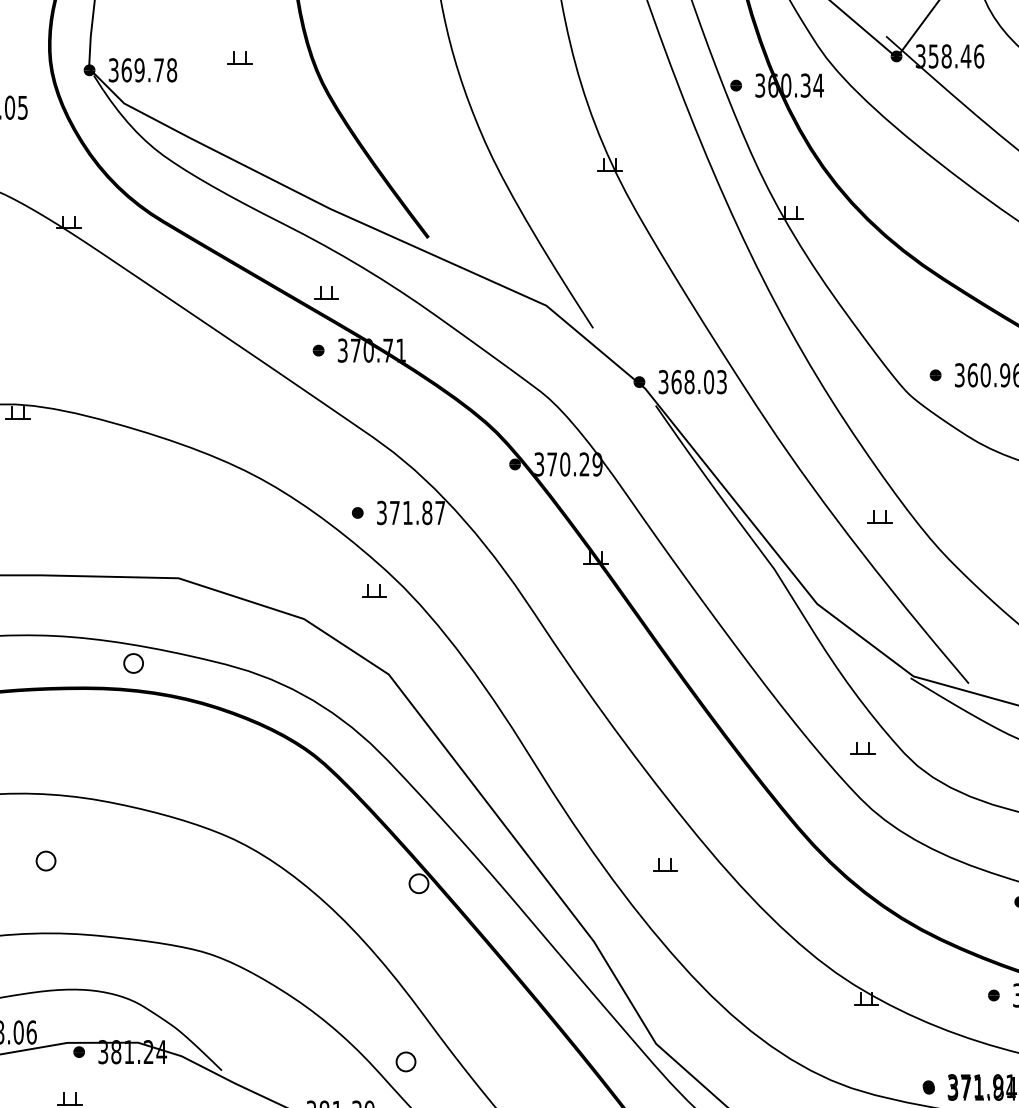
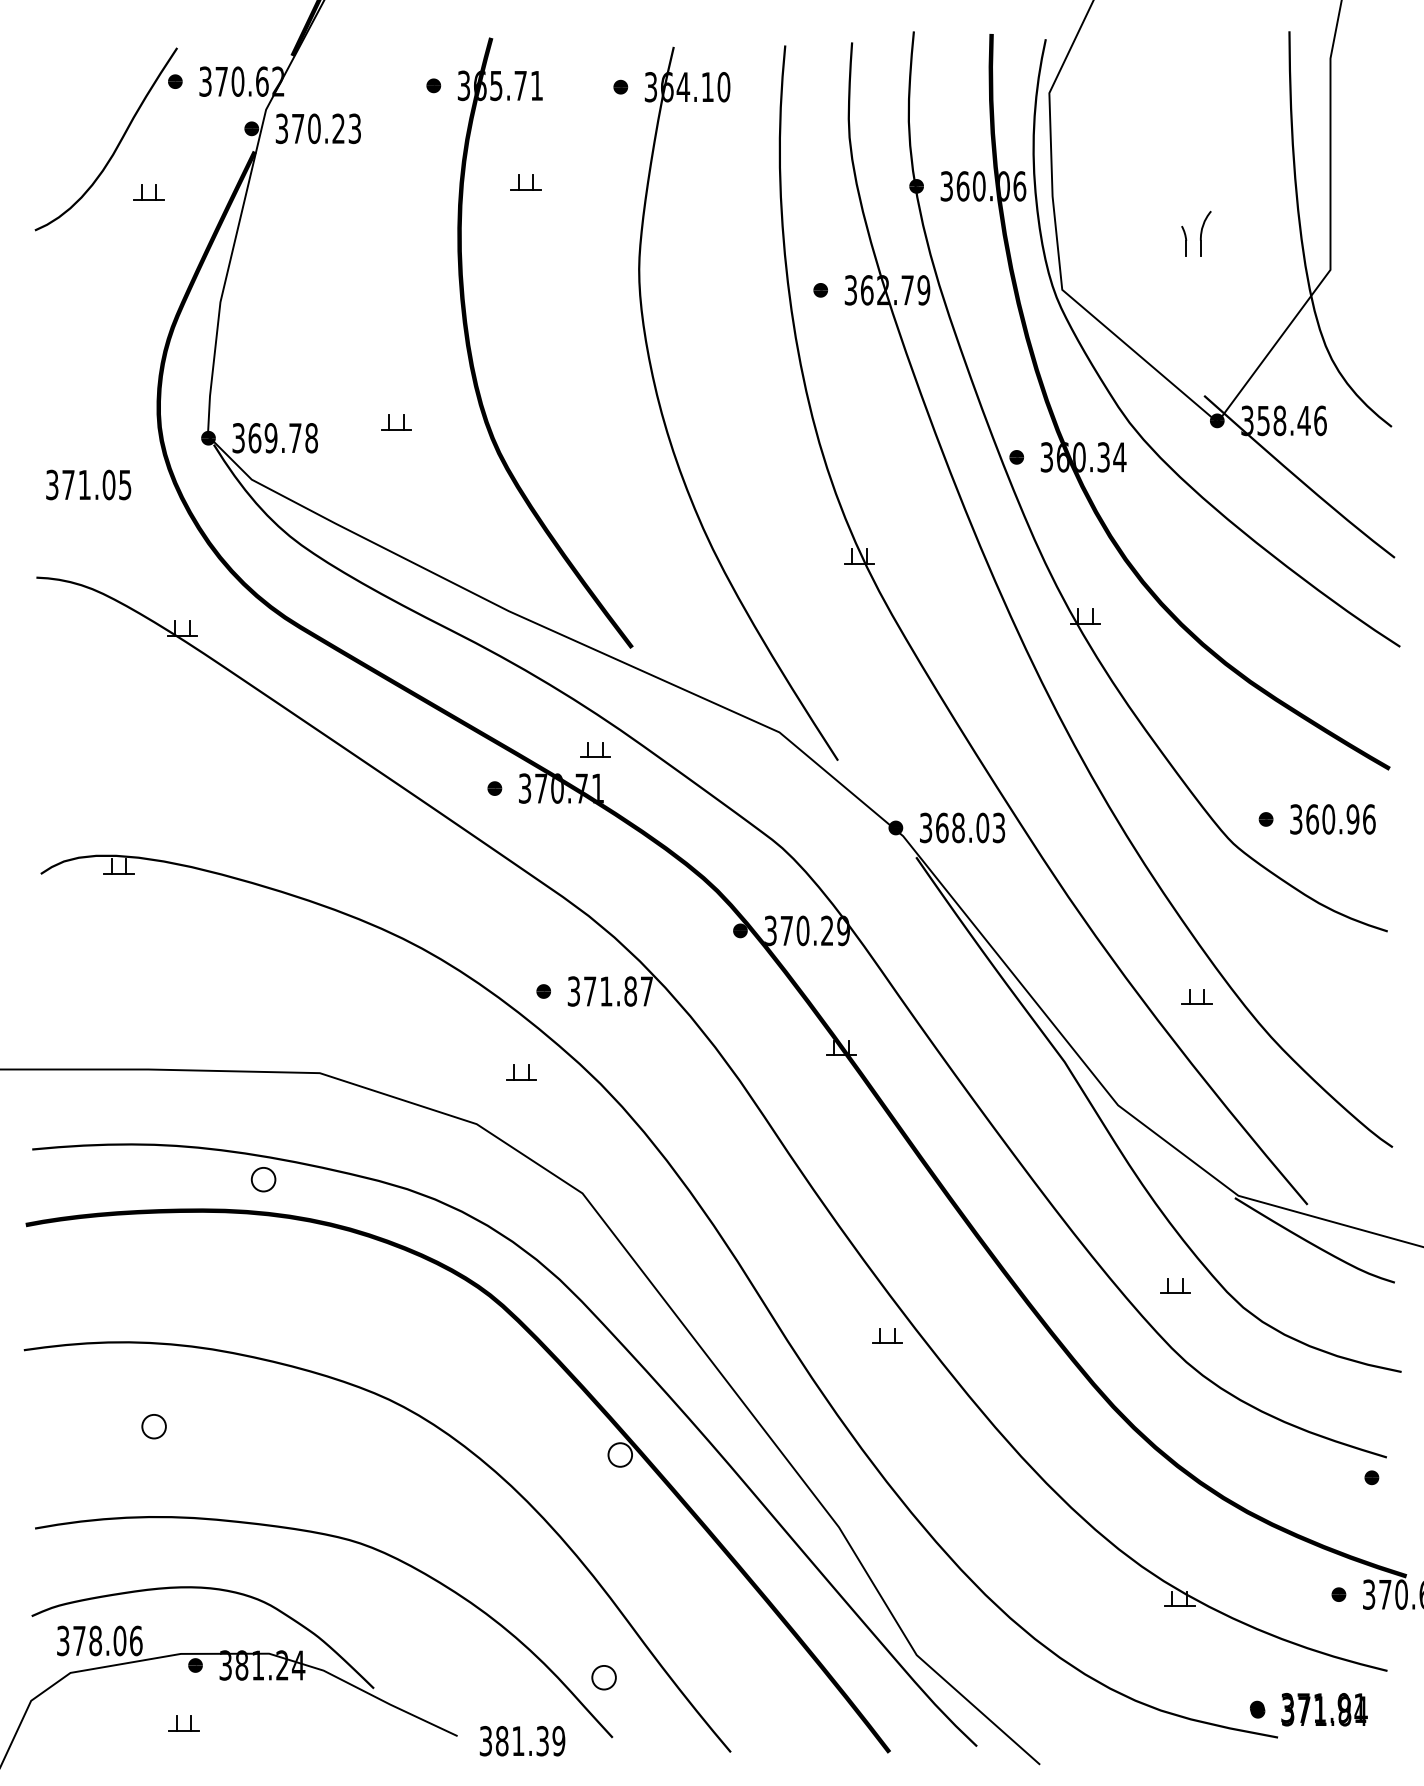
part: (320, 292) -> (588, 749), moved
part: (368, 590) -> (514, 1072), moved
part: (659, 864) -> (880, 1335), moved

